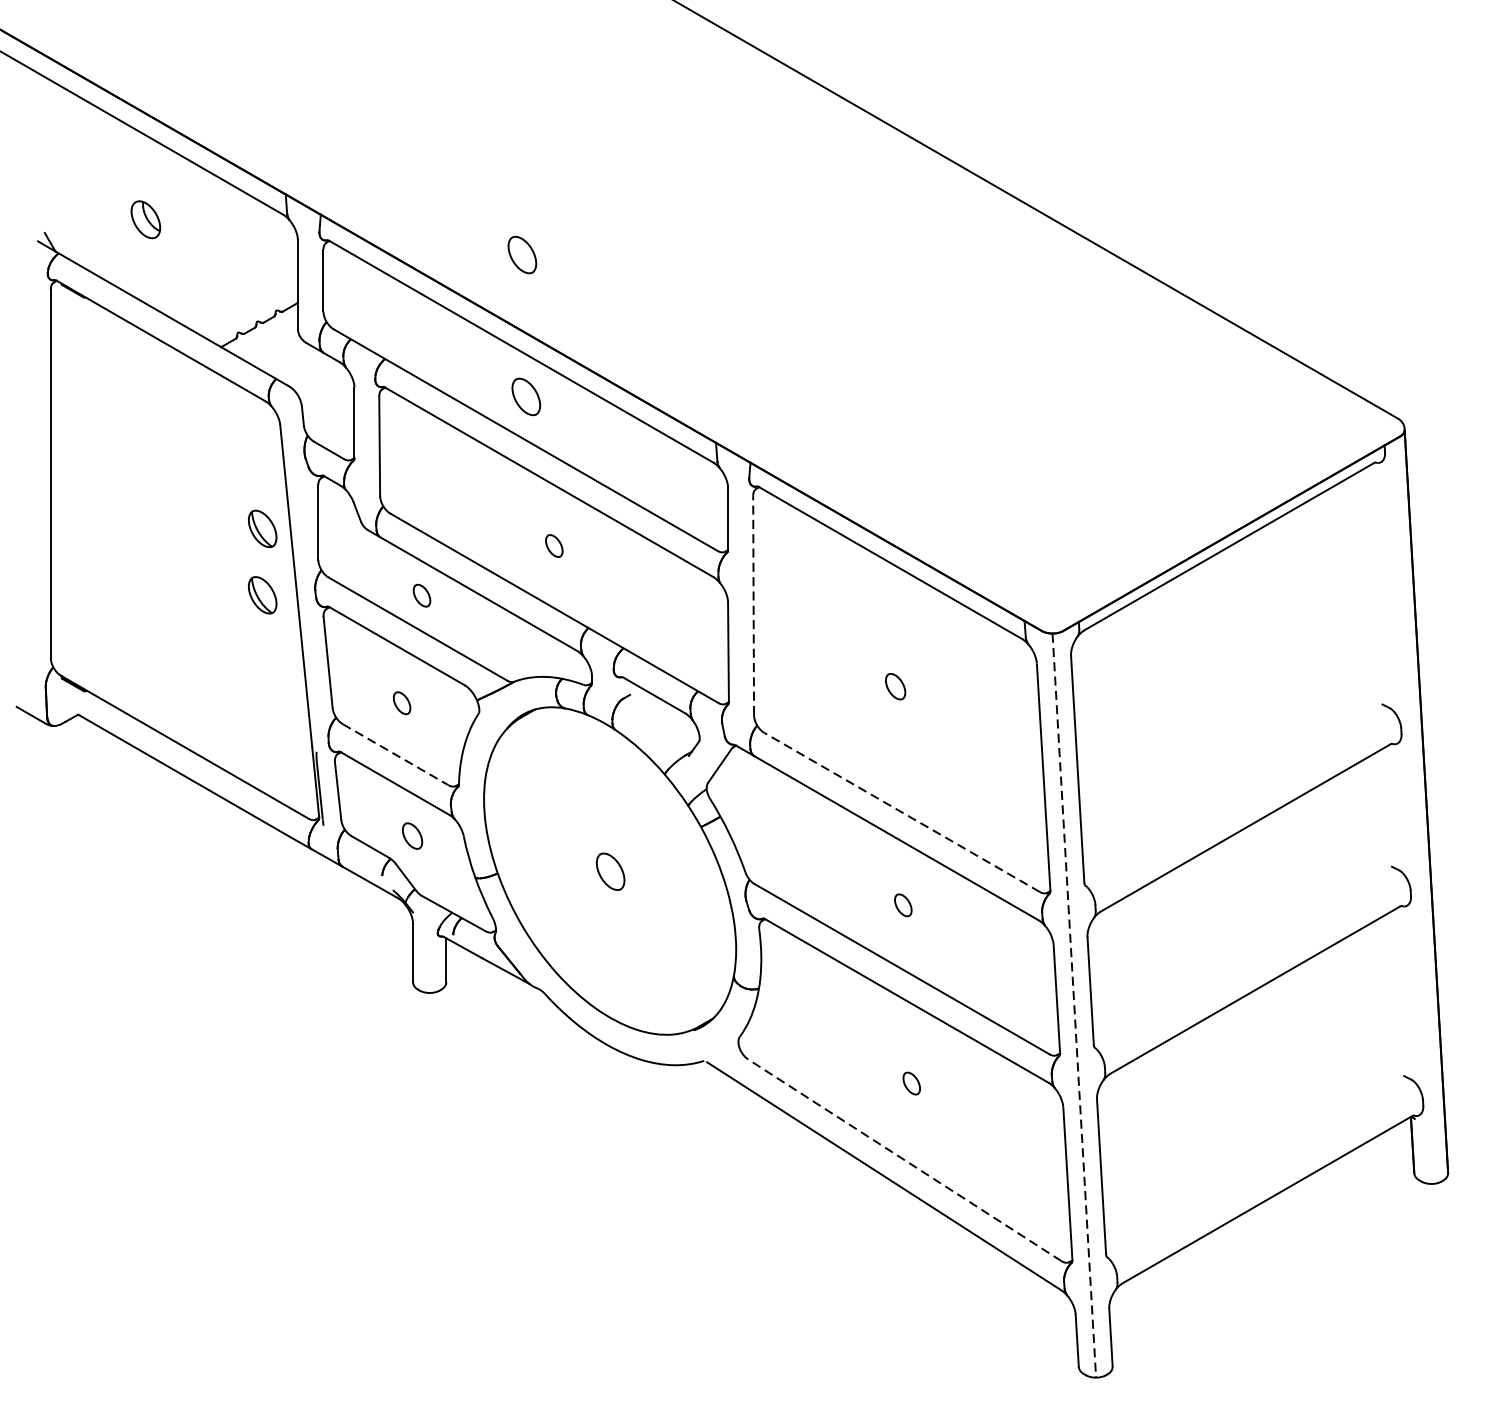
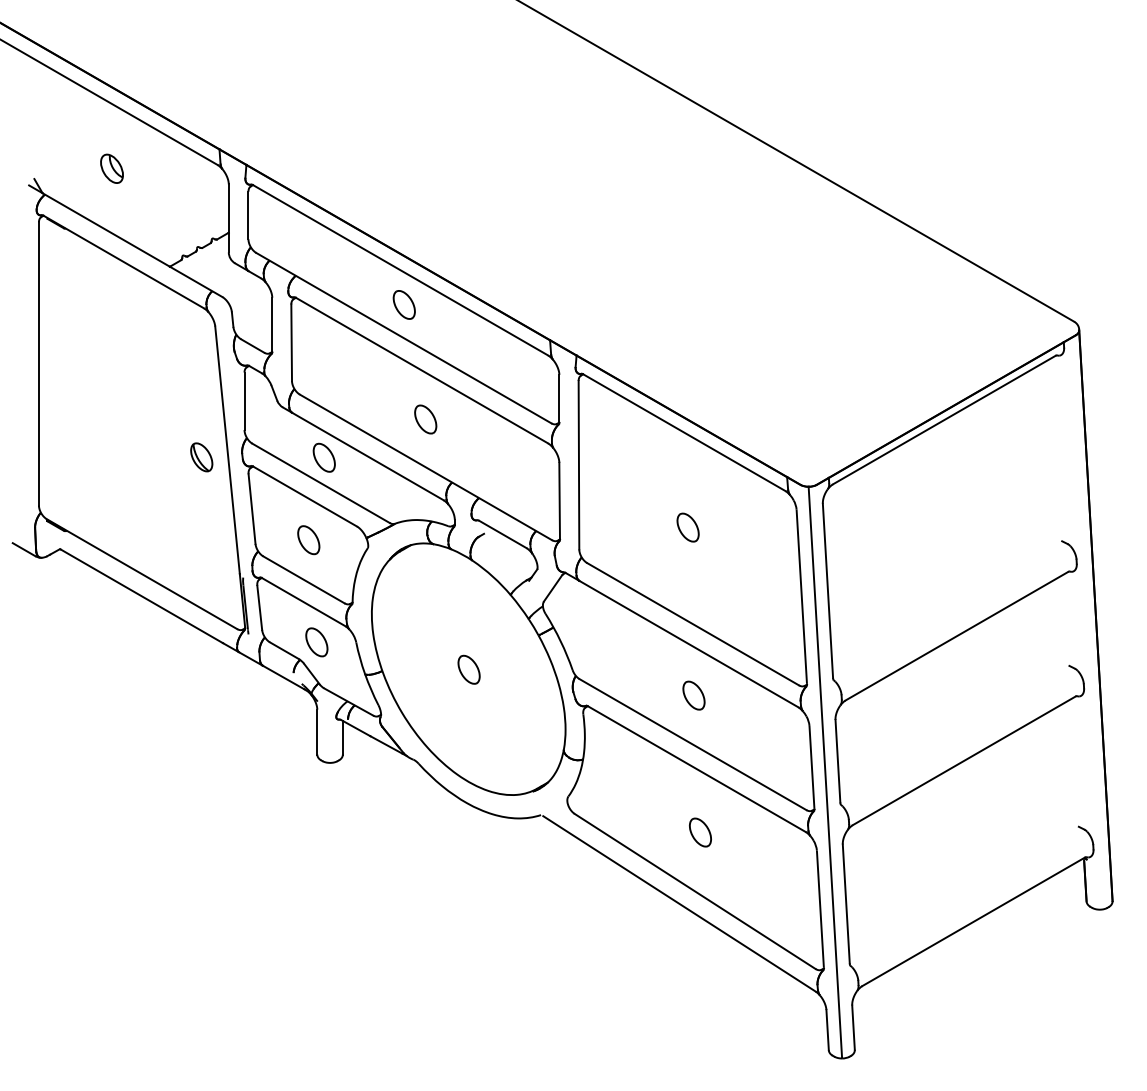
part: (521, 254) -> (400, 195), removed
part: (262, 529) -> (201, 406), removed
part: (553, 546) -> (425, 419), size x1.67
part: (421, 595) -> (323, 457), size x1.67
line: (753, 604) -> (578, 464), dashed -> solid
part: (894, 686) -> (687, 527), size x1.43
part: (401, 703) -> (308, 540), size x1.67
line: (395, 754) -> (303, 579), dashed -> solid
line: (901, 811) -> (692, 623), dashed -> solid
part: (412, 836) -> (316, 642), size x1.43
part: (902, 905) -> (693, 695), size x1.67
line: (1074, 1005) -> (825, 772), dashed -> solid
part: (911, 1083) -> (700, 832), size x1.67
line: (903, 1160) -> (694, 891), dashed -> solid

